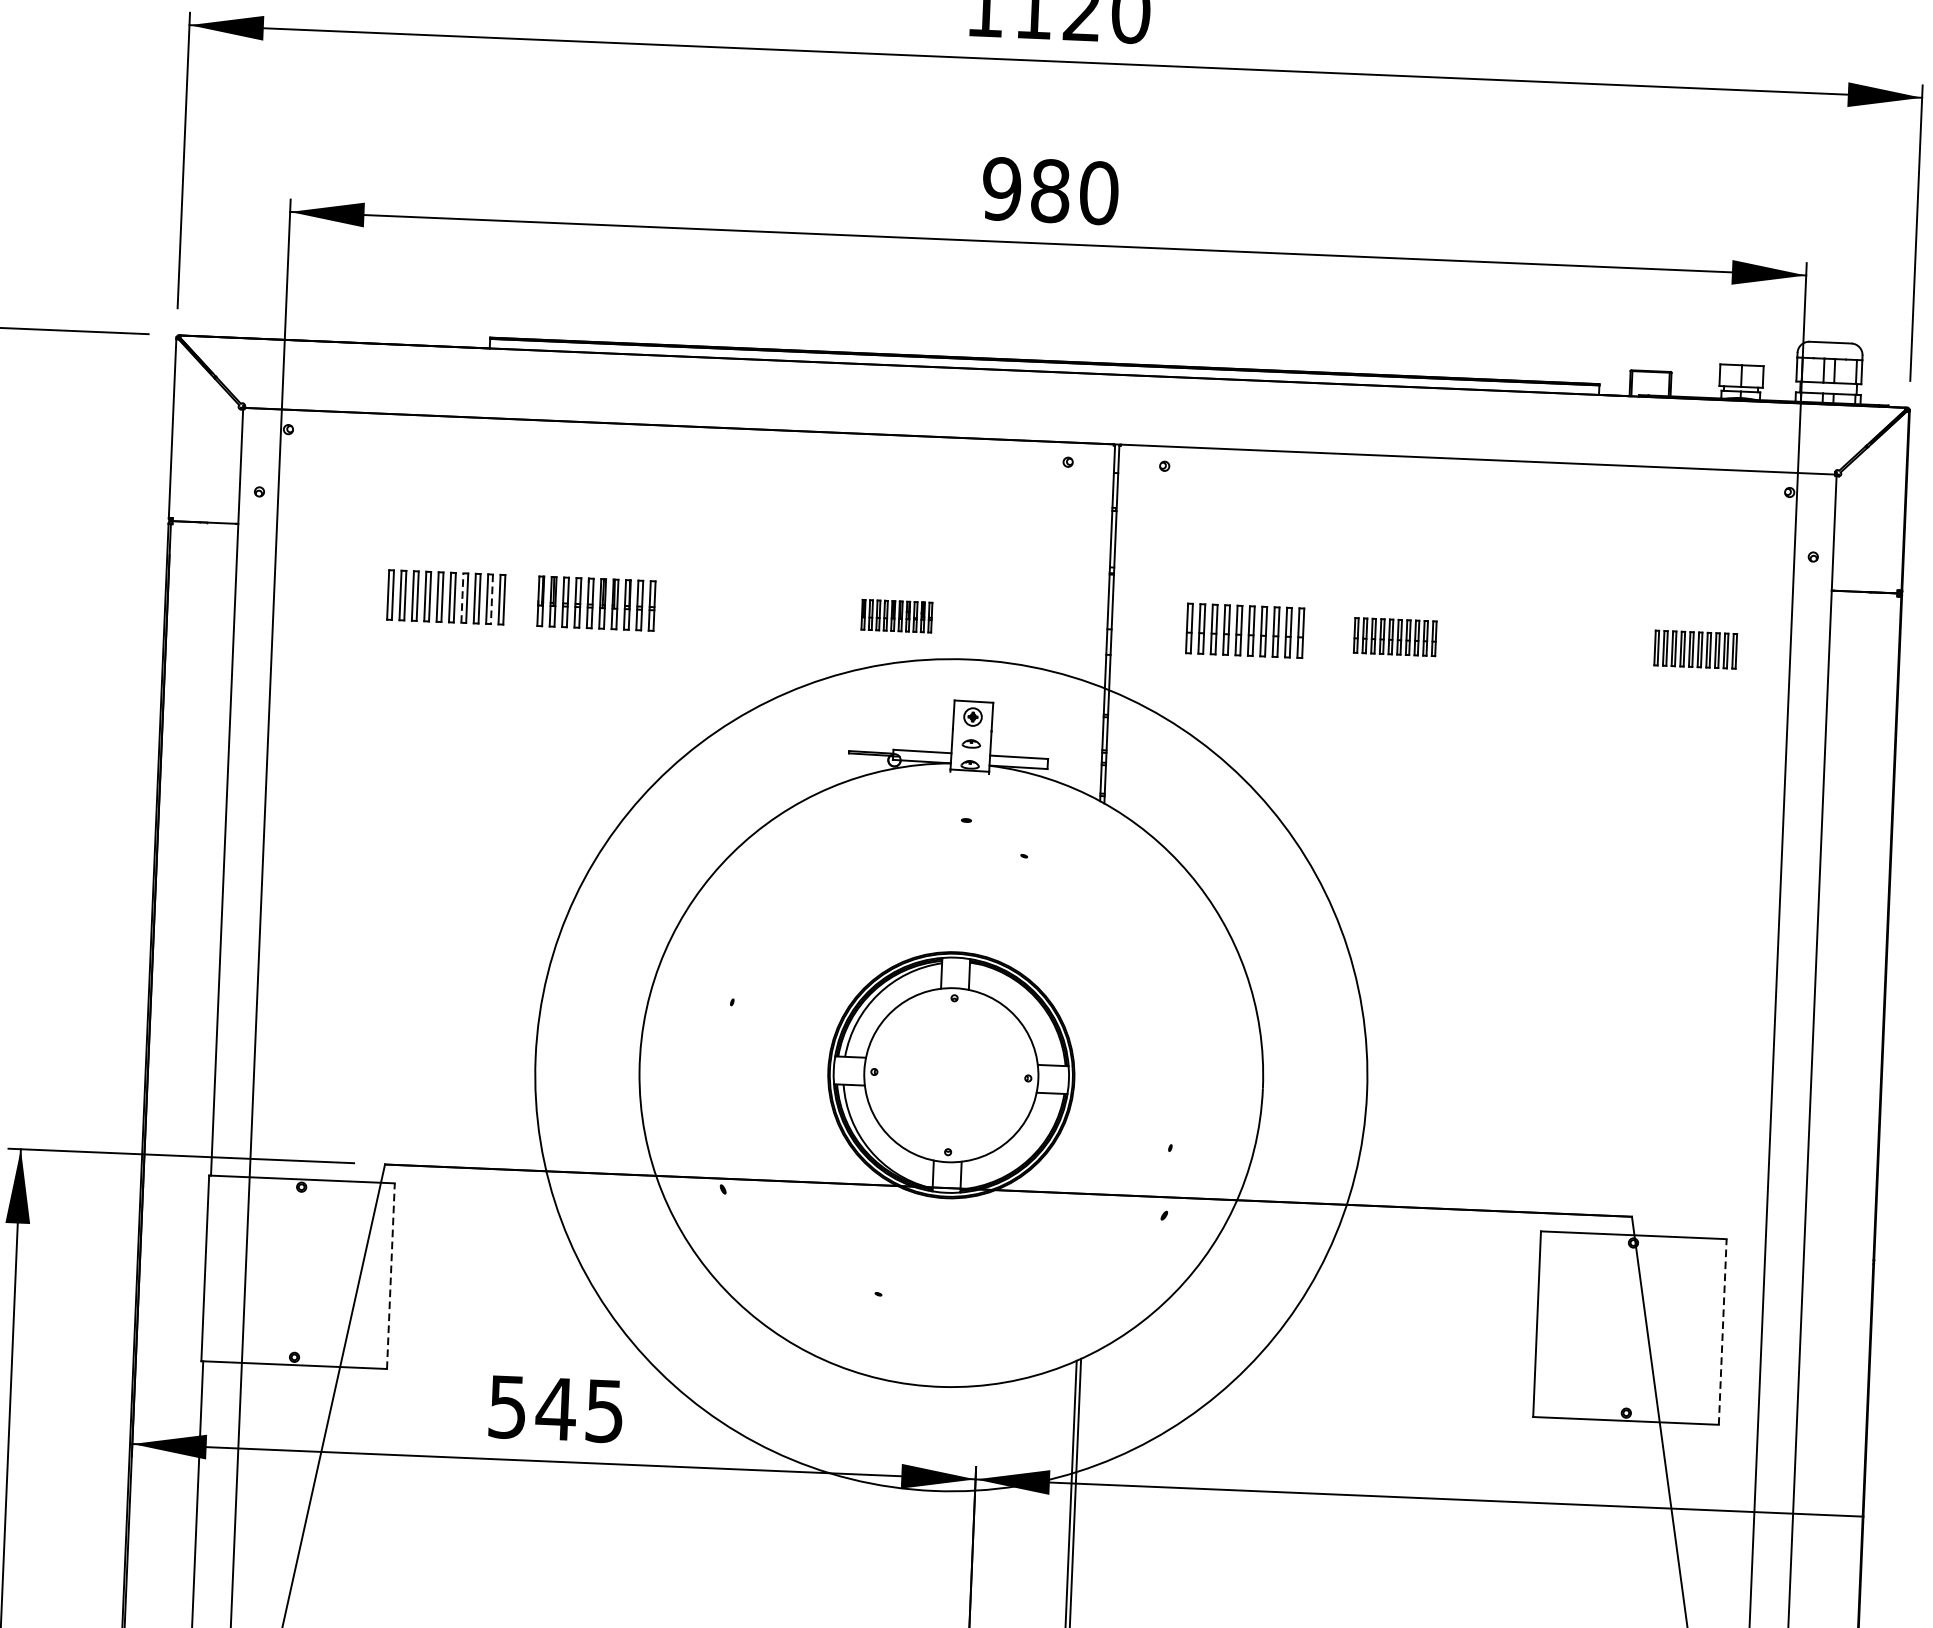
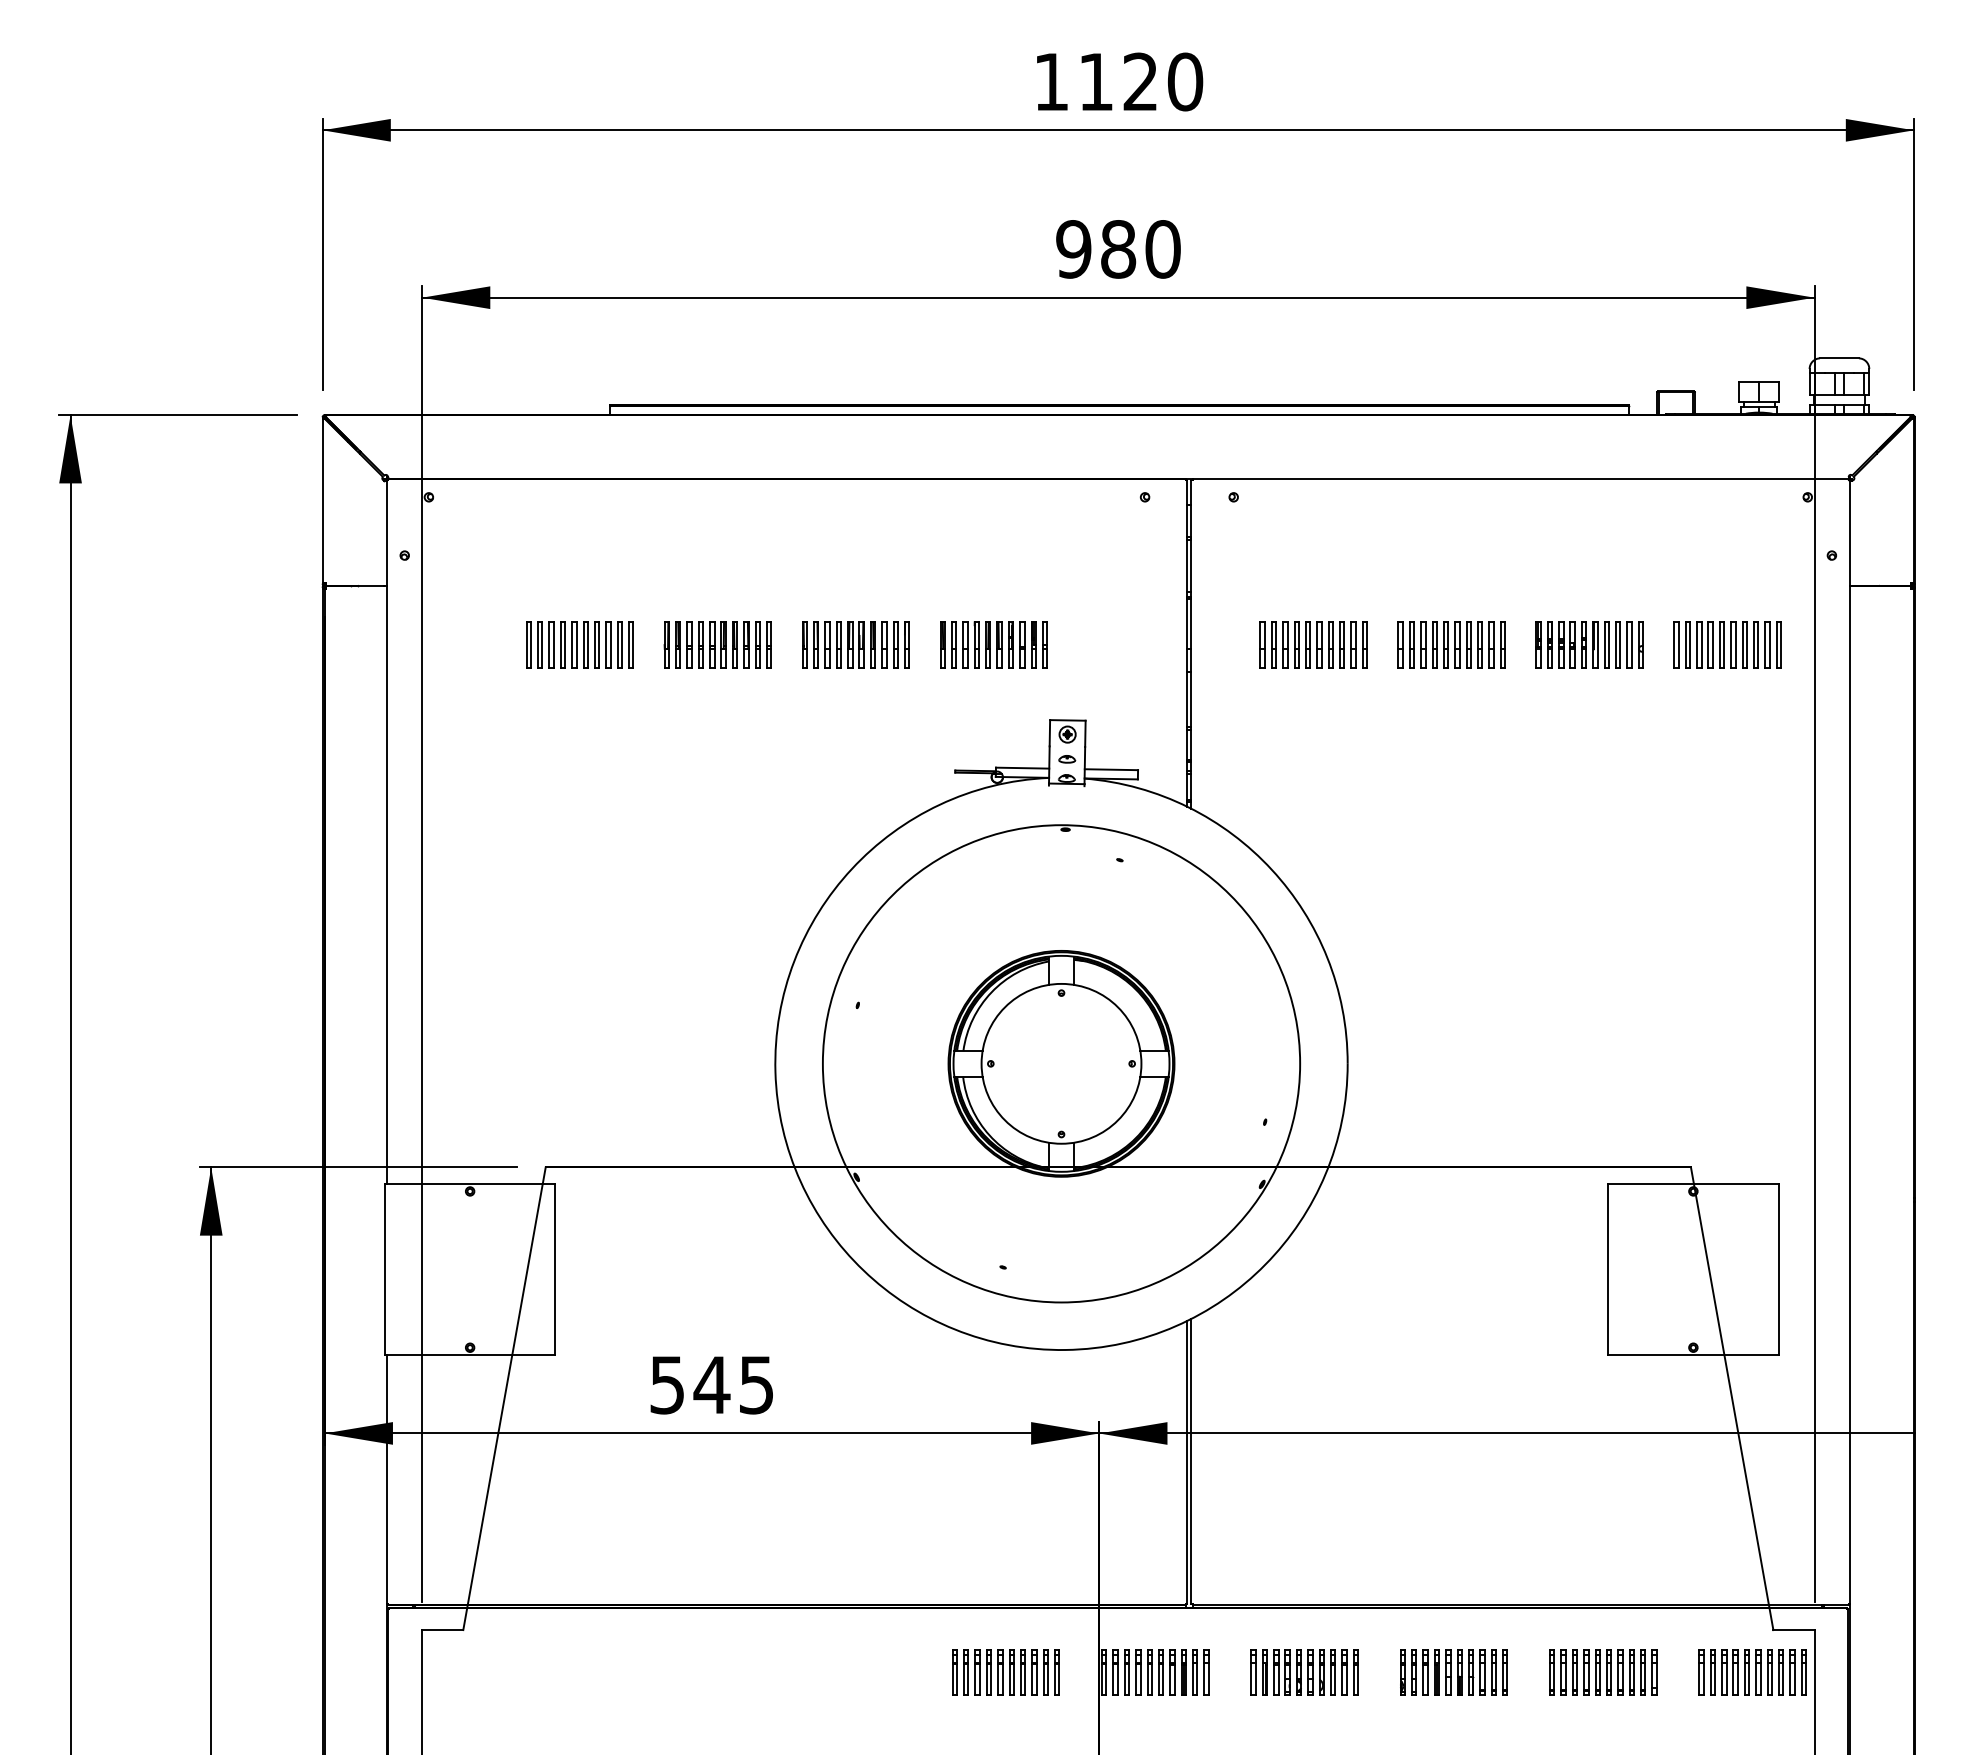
line: (461, 598) -> (594, 645), dashed -> solid
line: (492, 599) -> (622, 645), dashed -> solid
part: (746, 609) -> (855, 644), added
part: (896, 615) -> (993, 644), size x1.67
part: (1395, 636) -> (1451, 644), size x1.43
part: (1545, 642) -> (1589, 644), added
part: (1695, 649) -> (1727, 644), size x1.43
circle: (951, 1074) -> (1061, 1063), size x0.62
line: (391, 1276) -> (555, 1269), dashed -> solid
line: (1722, 1331) -> (1778, 1269), dashed -> solid

